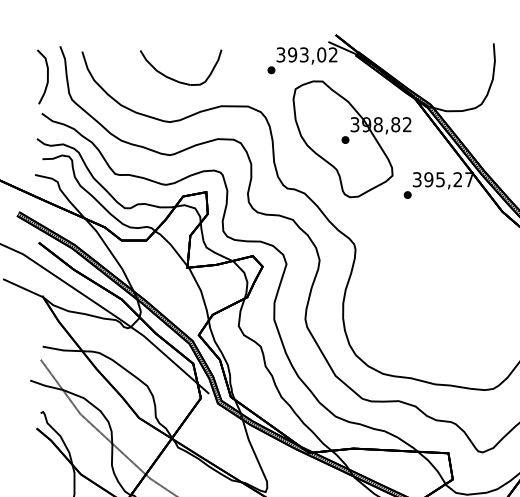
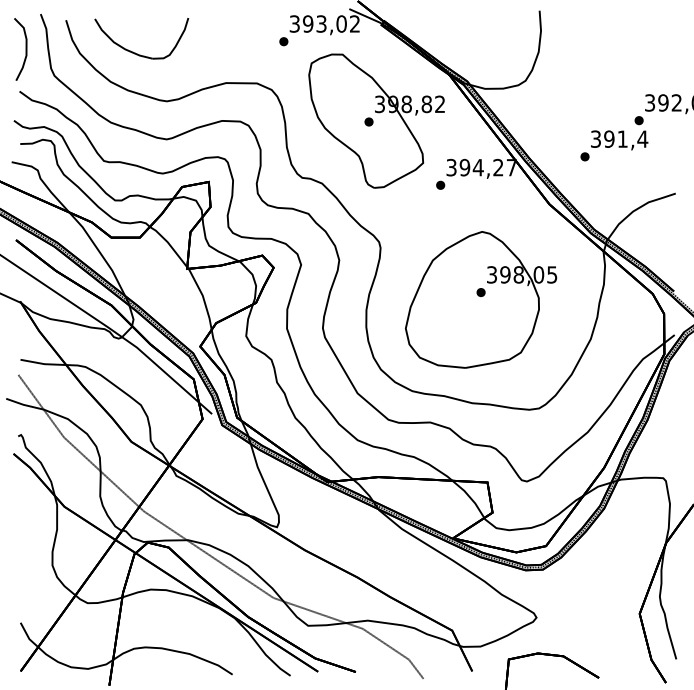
part: (175, 79) -> (135, 52), moved
text: (439, 179) -> (477, 167), 395,27 -> 394,27
part: (443, 294) -> (481, 299), added

